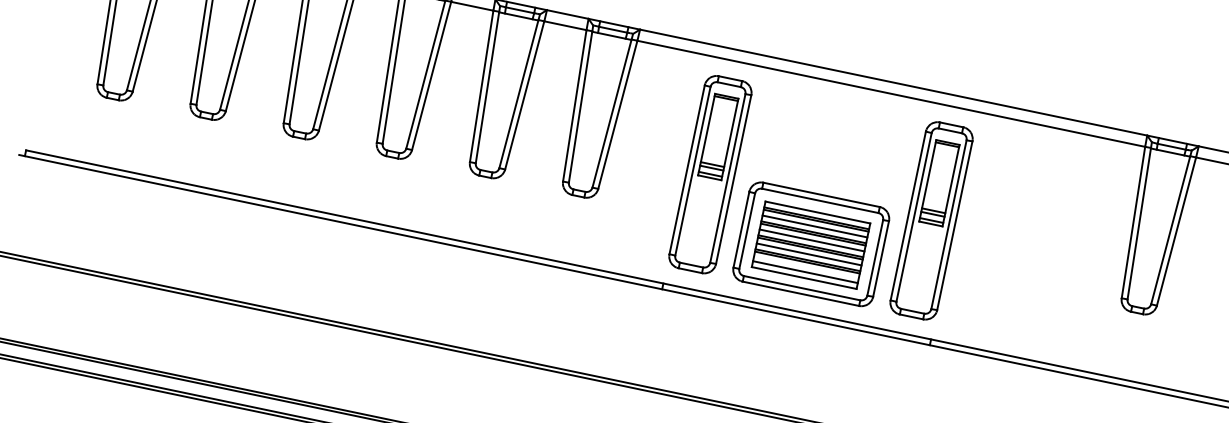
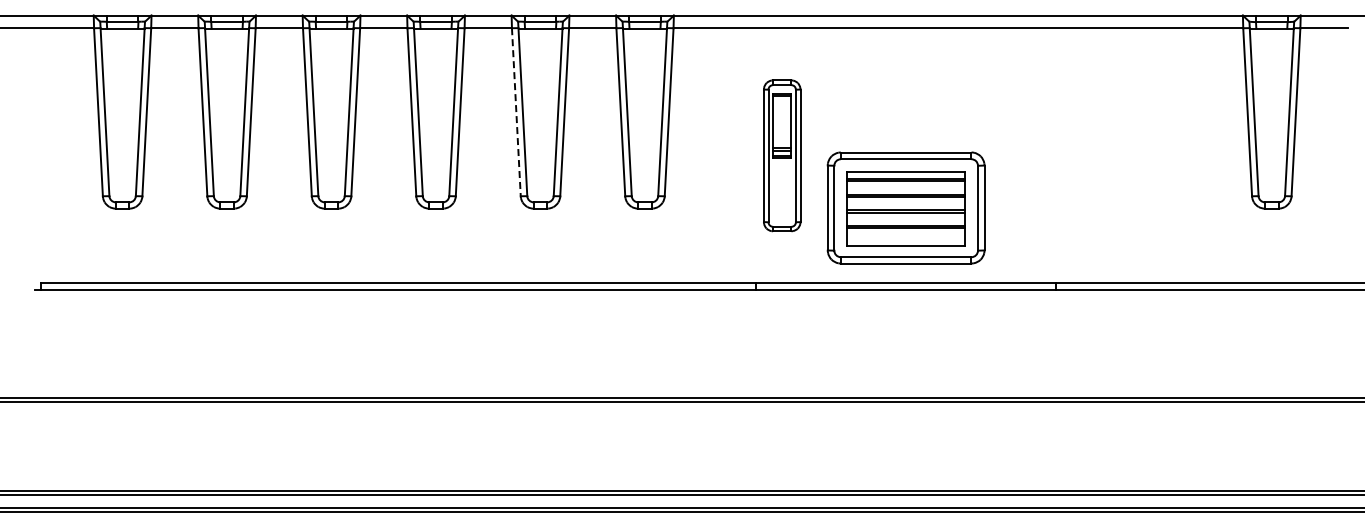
line: (481, 86) -> (516, 112), solid -> dashed
part: (710, 174) -> (782, 155), size x0.7
part: (931, 220) -> (1030, 155), removed
line: (814, 225) -> (905, 187), removed
line: (811, 240) -> (905, 203), removed
line: (808, 254) -> (905, 219), removed
line: (804, 272) -> (905, 239), removed

